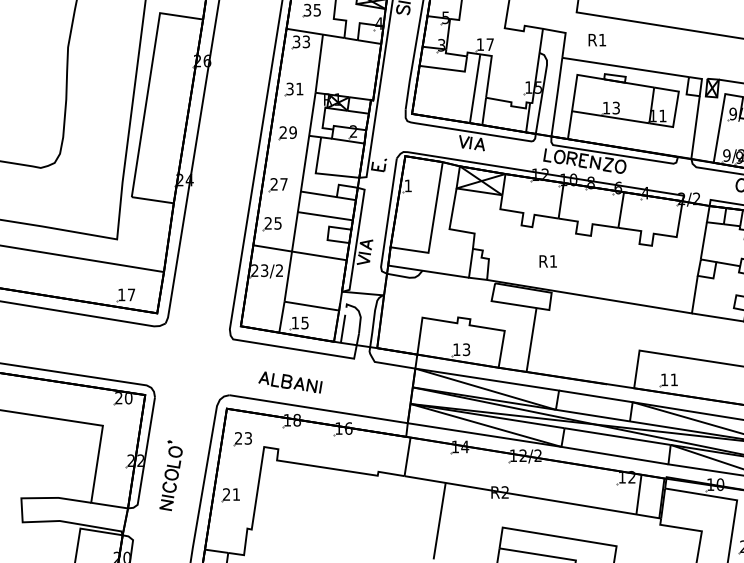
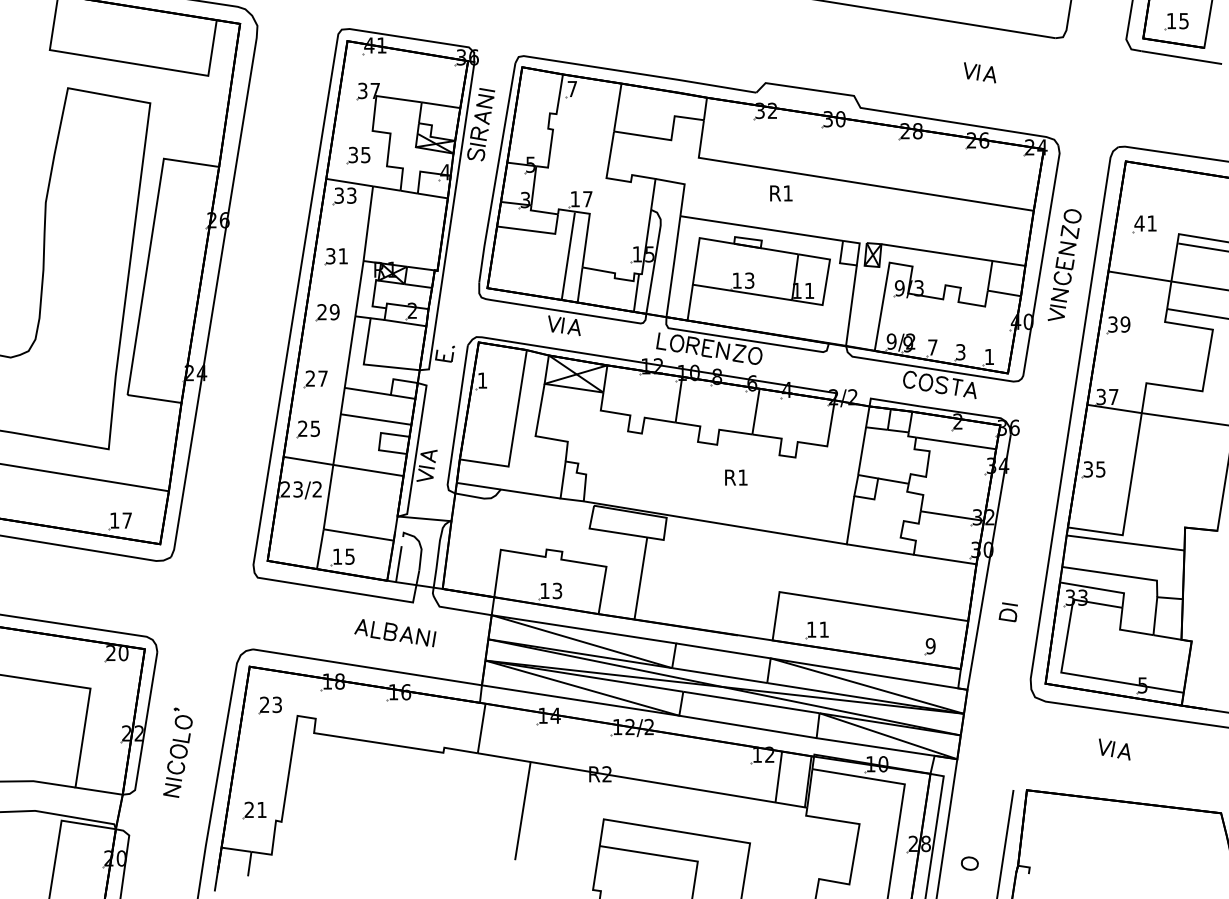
text: (597, 40) -> (781, 193), moved
text: (548, 261) -> (736, 477), moved
part: (290, 382) -> (395, 633), moved
part: (230, 495) -> (254, 810), moved

